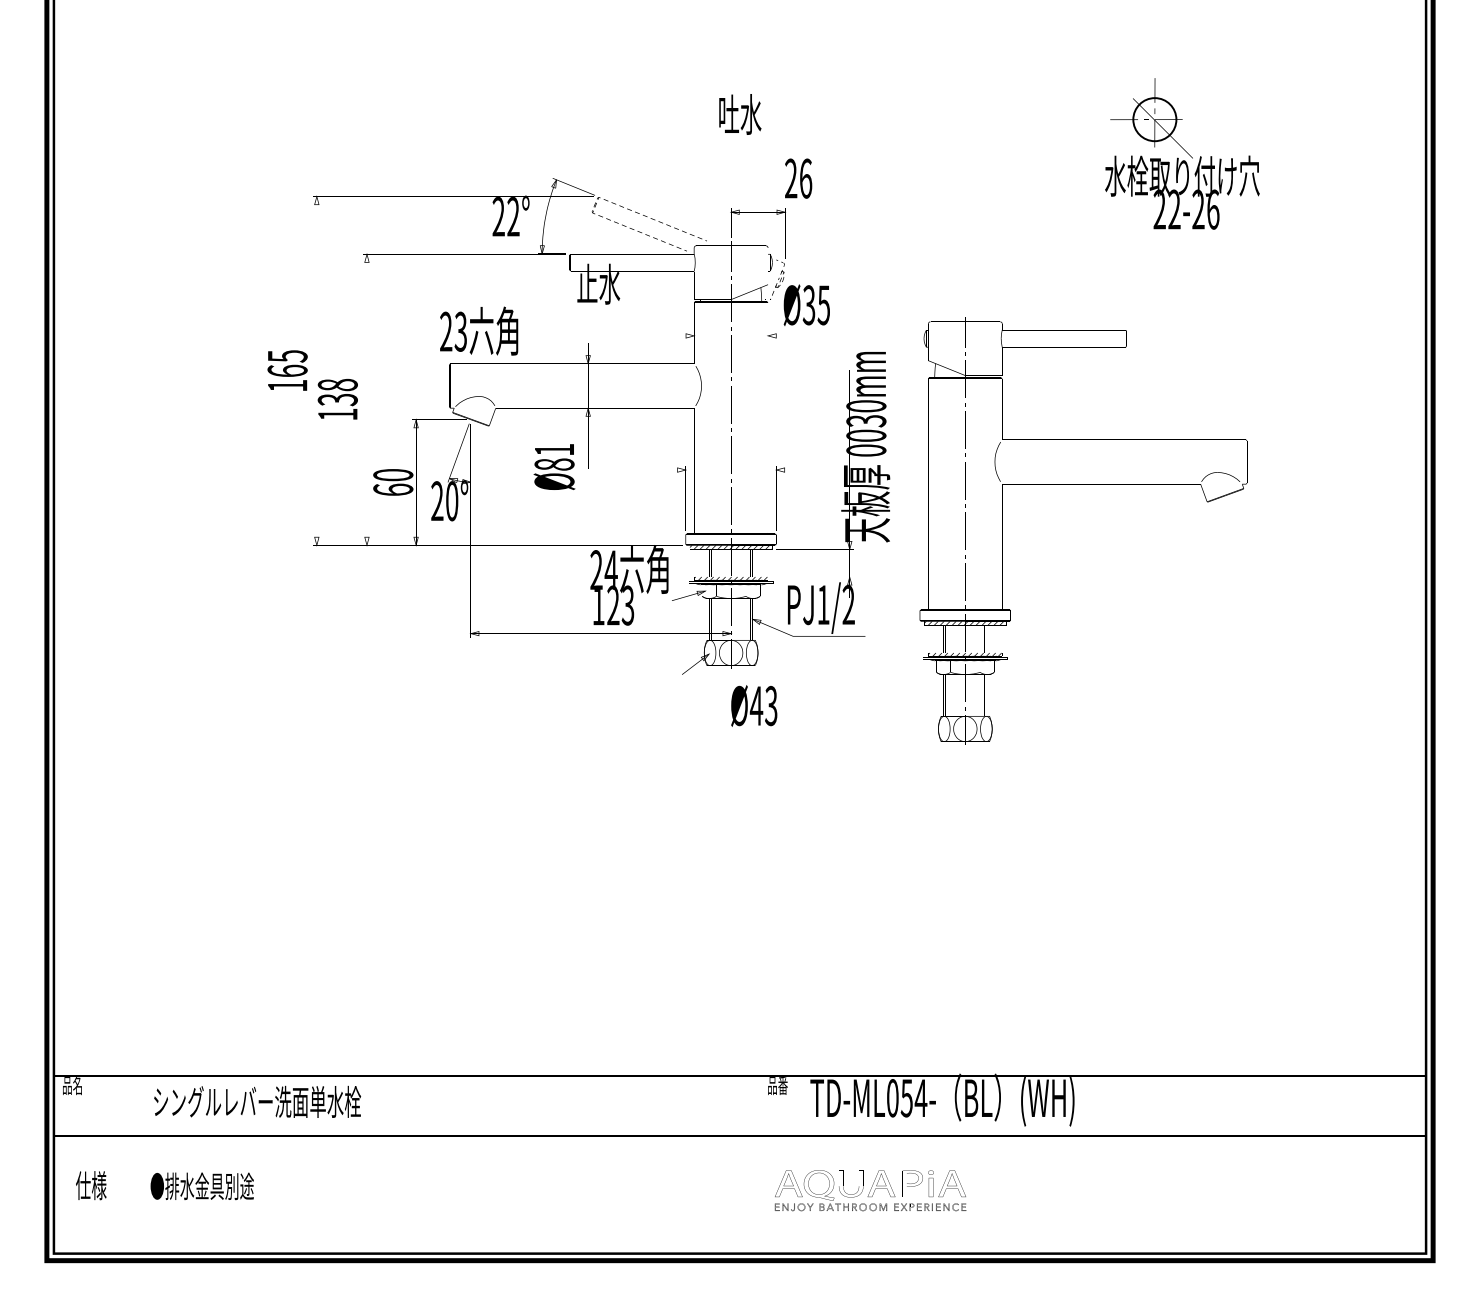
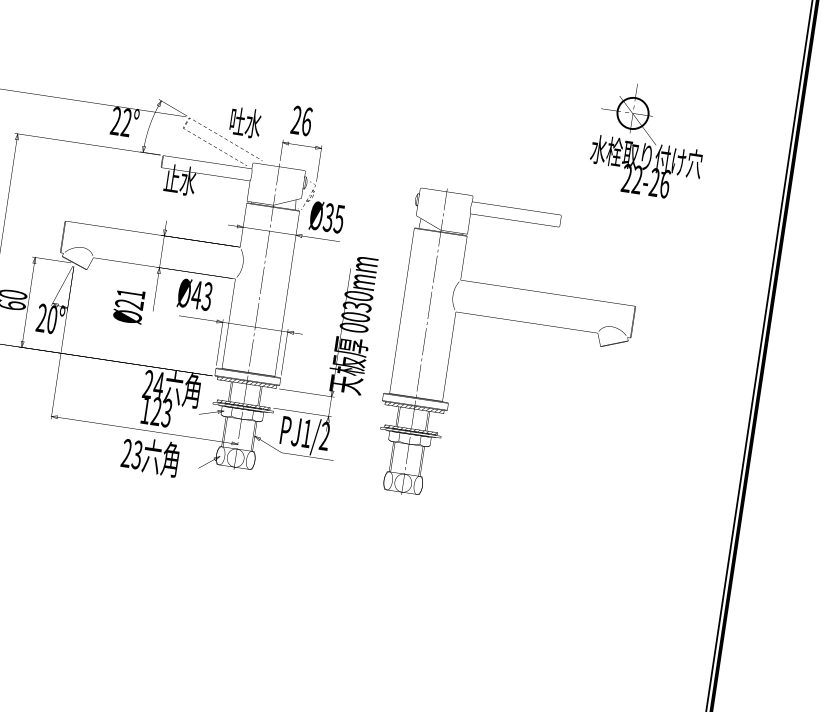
text: (740, 114) -> (245, 122), moved
part: (1182, 153) -> (649, 140), moved
text: (798, 178) -> (301, 120), moved
text: (479, 330) -> (150, 456), moved
text: (554, 464) -> (129, 304), Ø81 -> Ø21
part: (1083, 484) -> (513, 320), moved
text: (754, 705) -> (195, 294), moved

